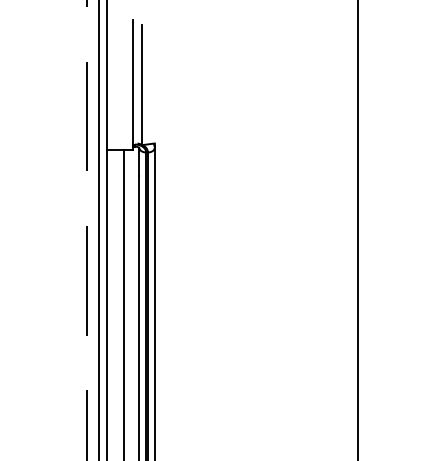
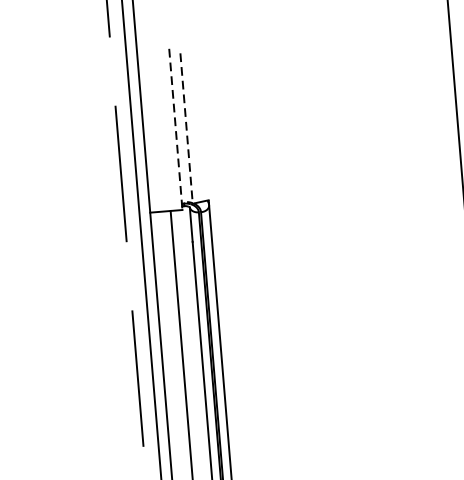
line: (133, 84) -> (176, 128), solid -> dashed
line: (141, 85) -> (186, 129), solid -> dashed

